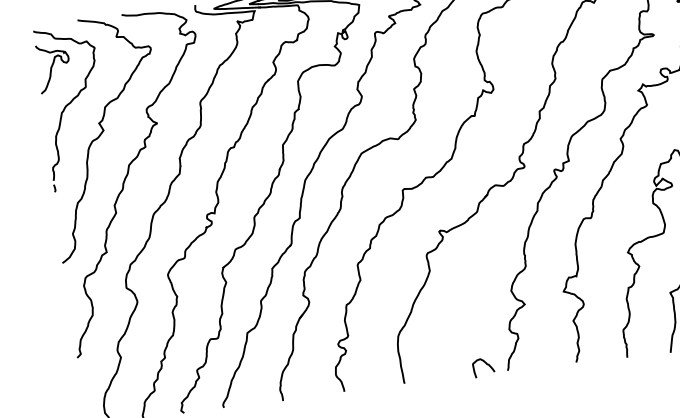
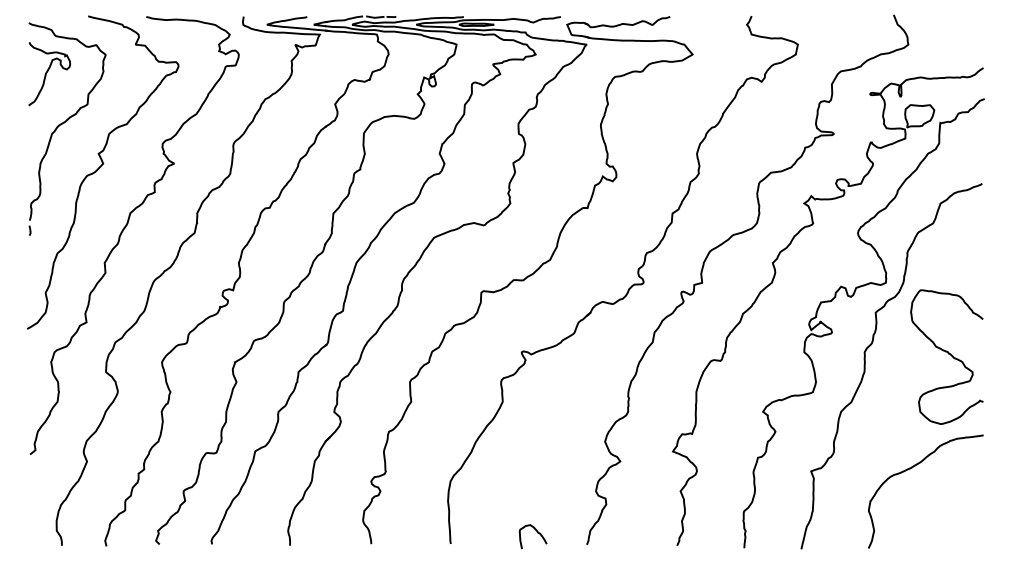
curve: (485, 364) -> (536, 532), moved

